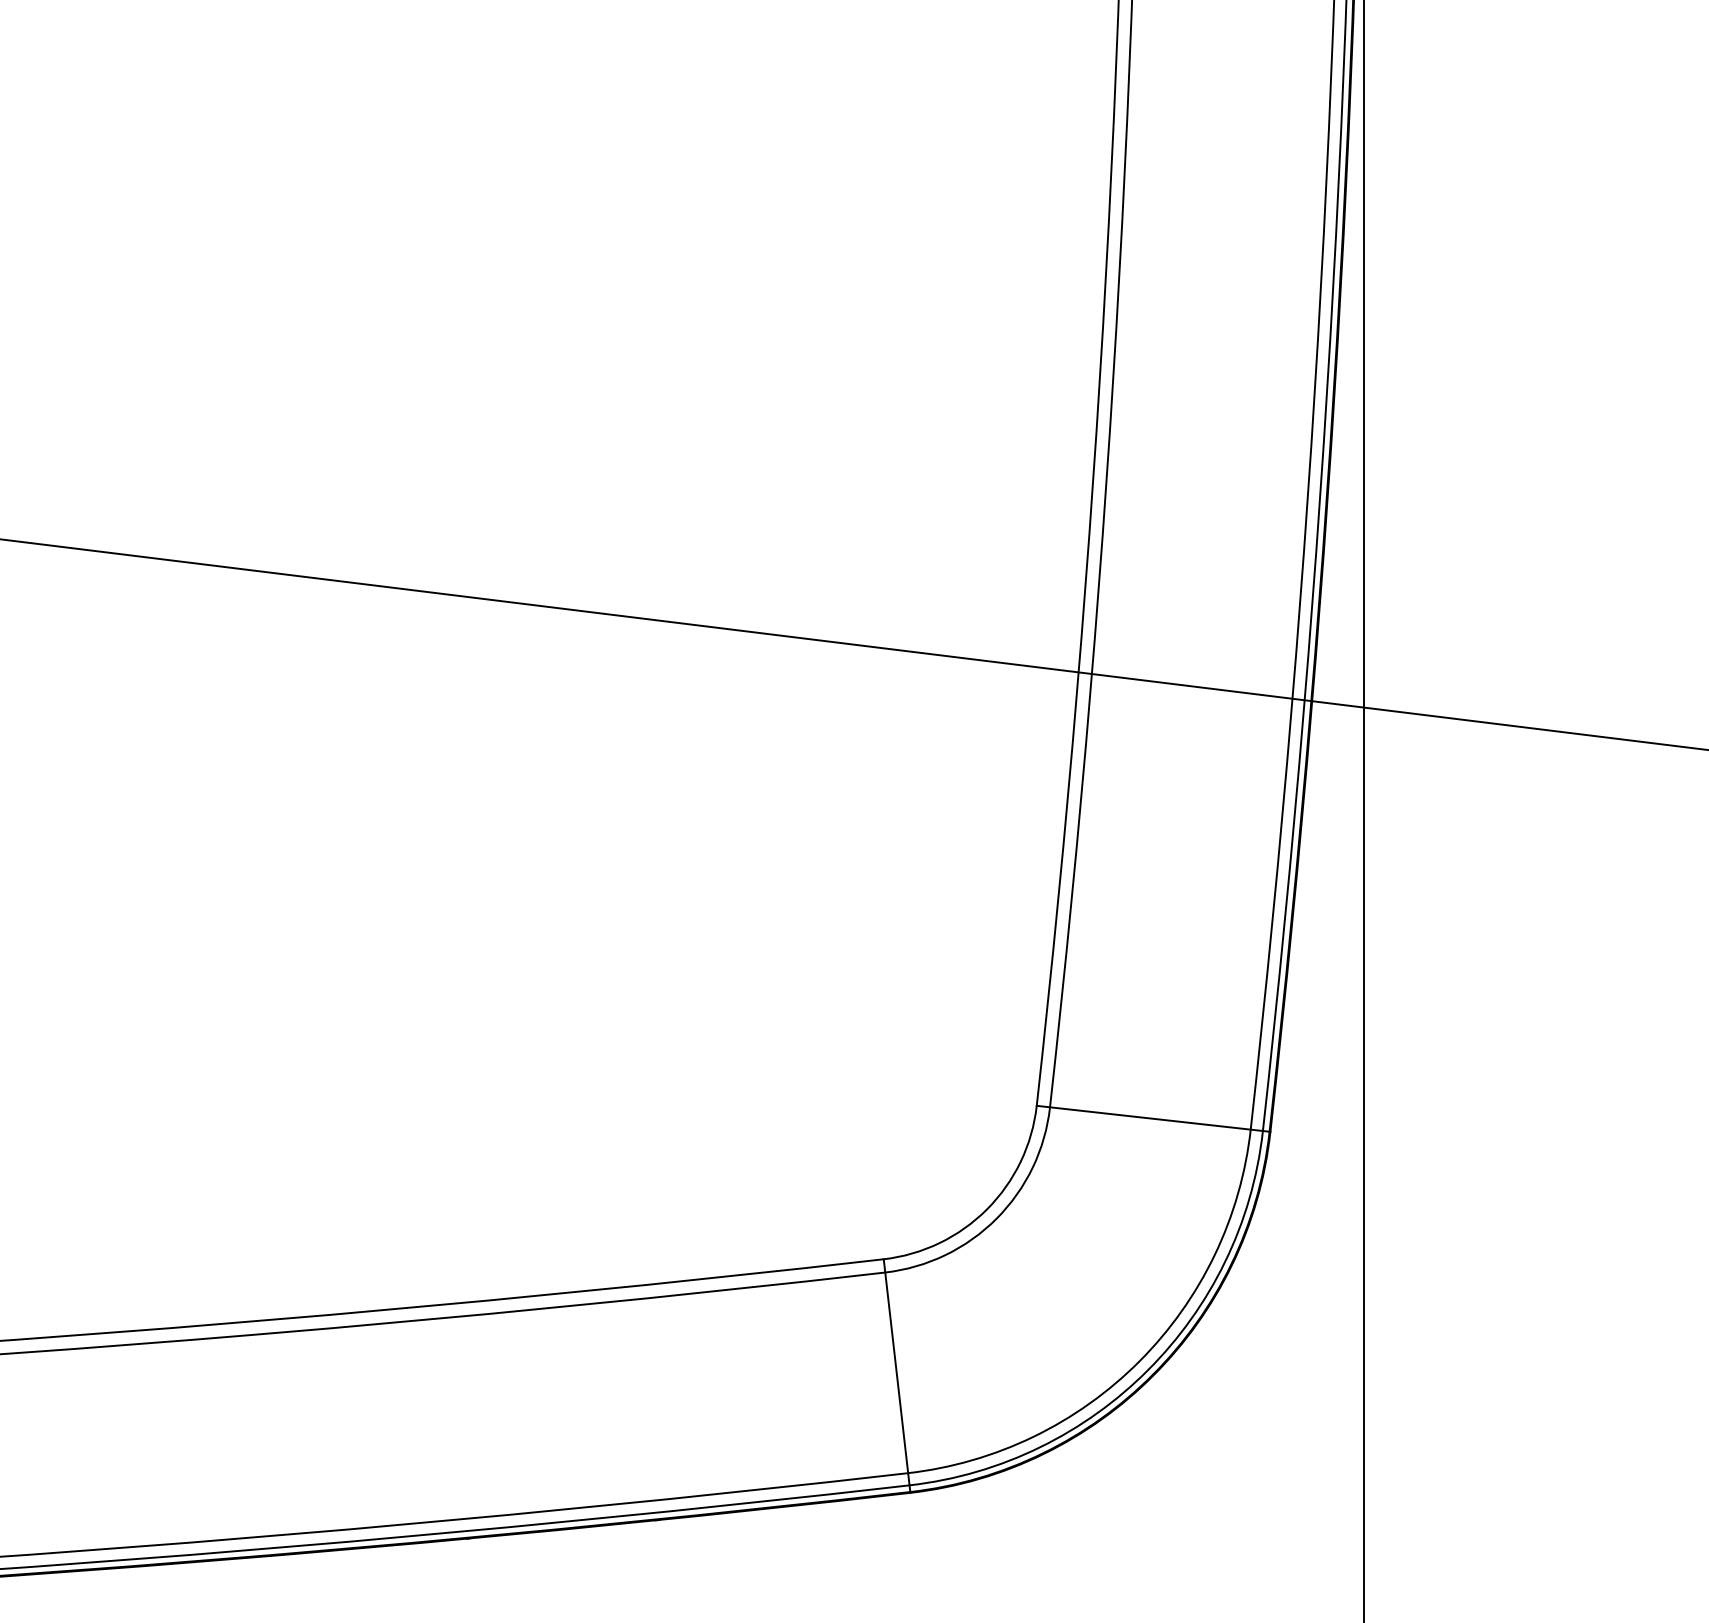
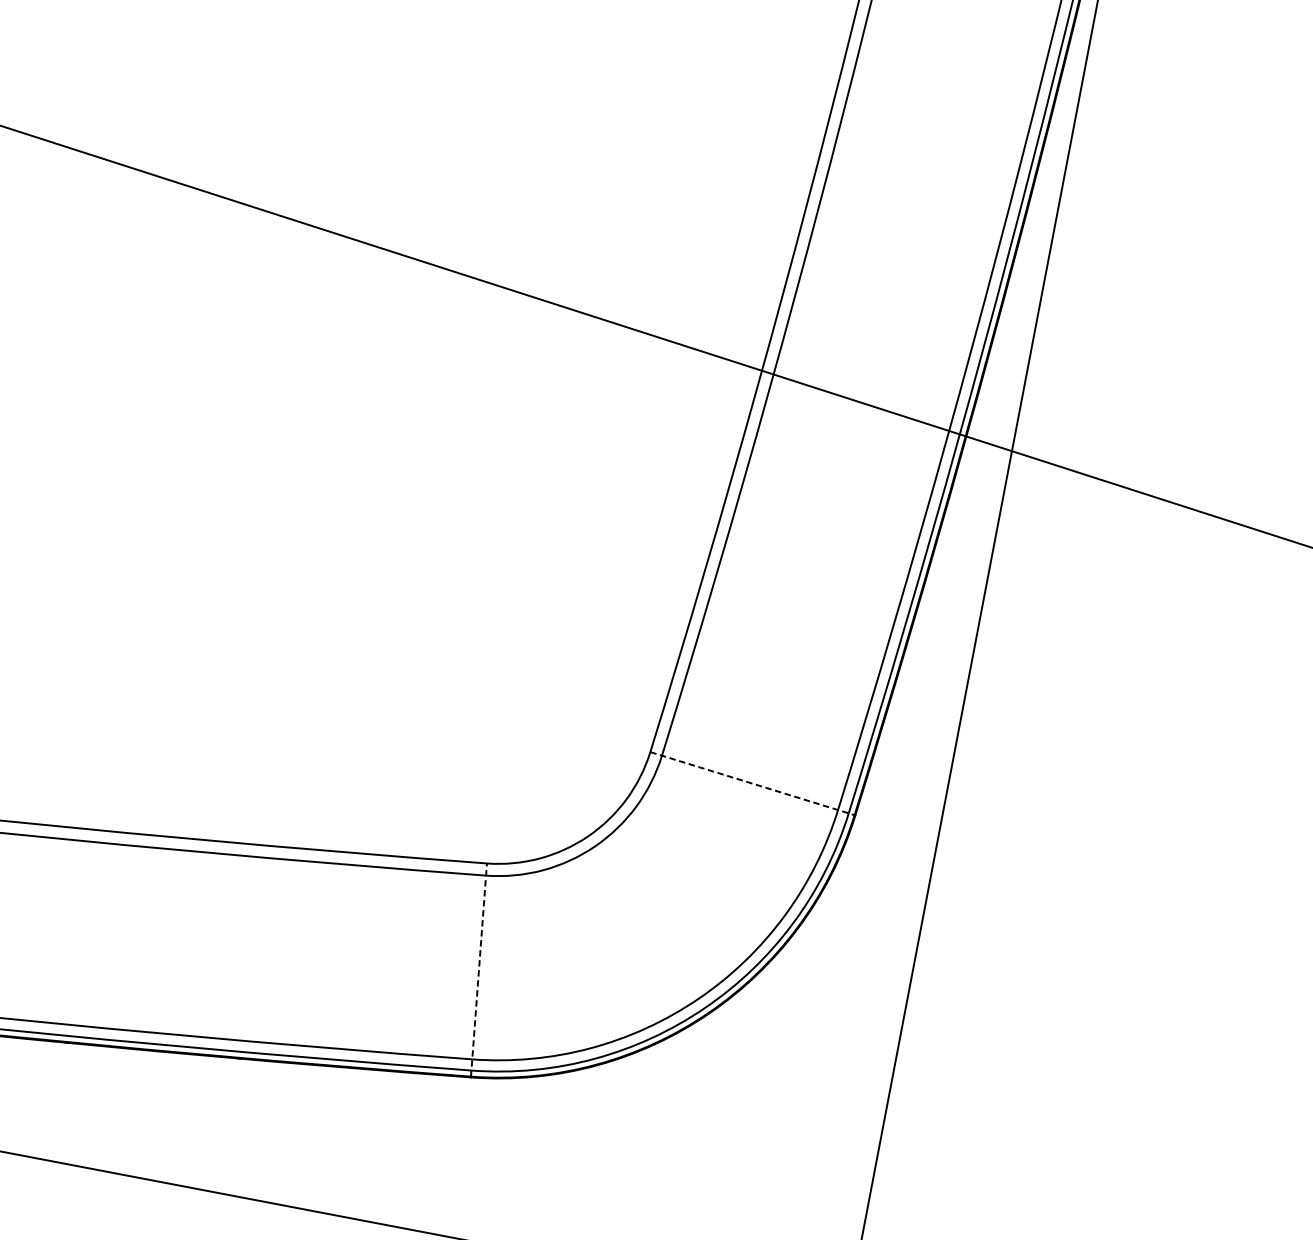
line: (1153, 1118) -> (752, 783), solid -> dashed
line: (896, 1375) -> (478, 969), solid -> dashed

